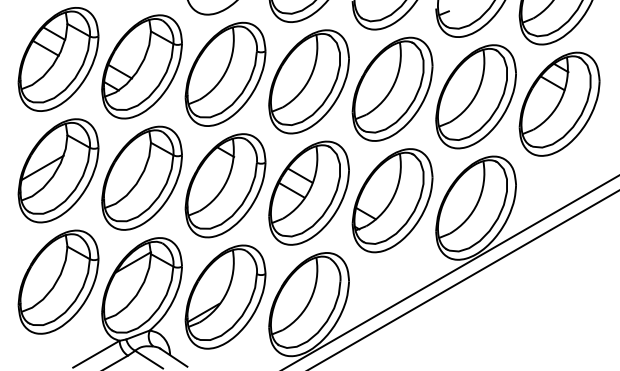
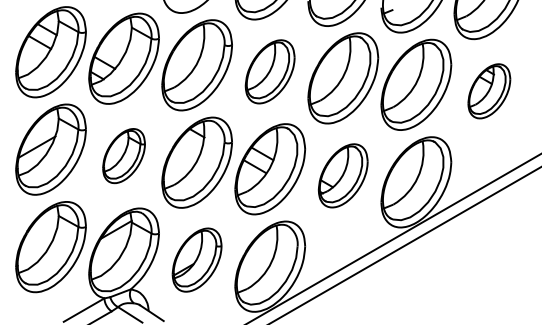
part: (308, 81) -> (269, 71), size x0.7
part: (559, 103) -> (489, 90), size x0.6
part: (141, 177) -> (123, 155), size x0.6
part: (392, 200) -> (343, 175), size x0.7
part: (225, 296) -> (197, 259), size x0.7

